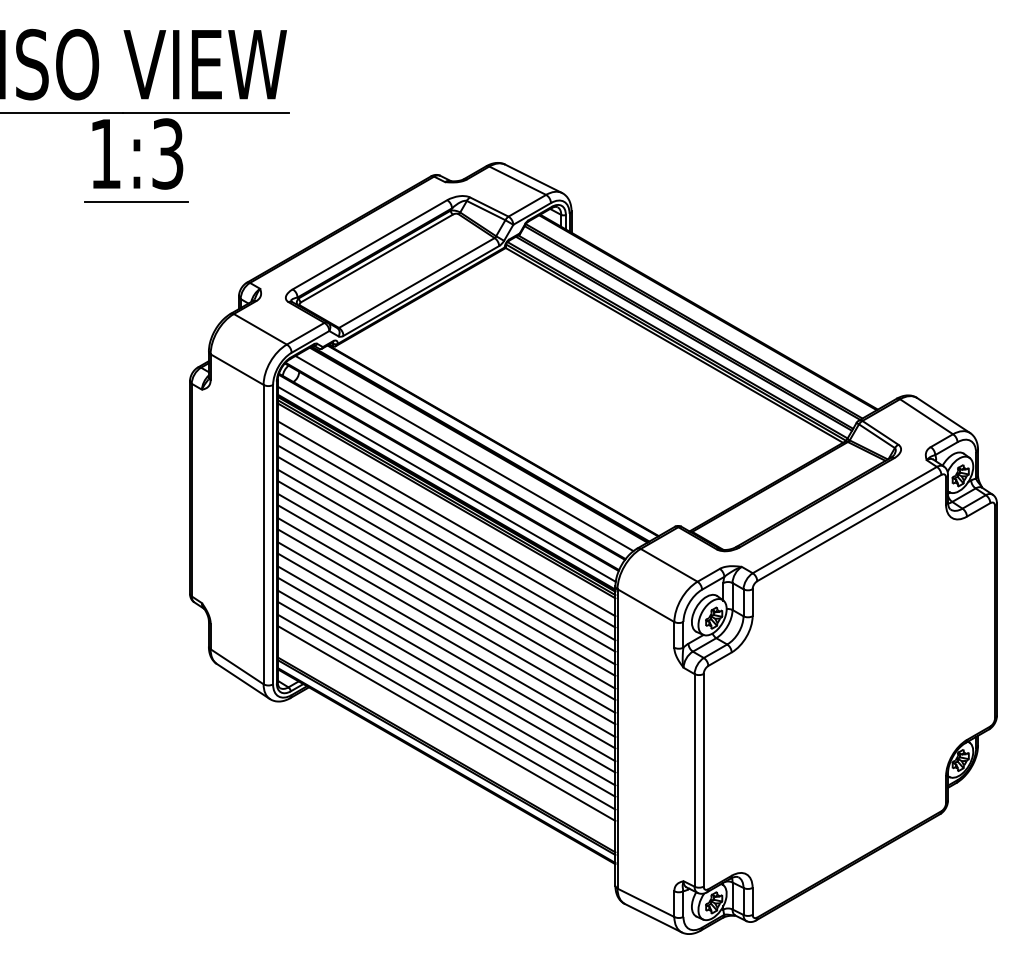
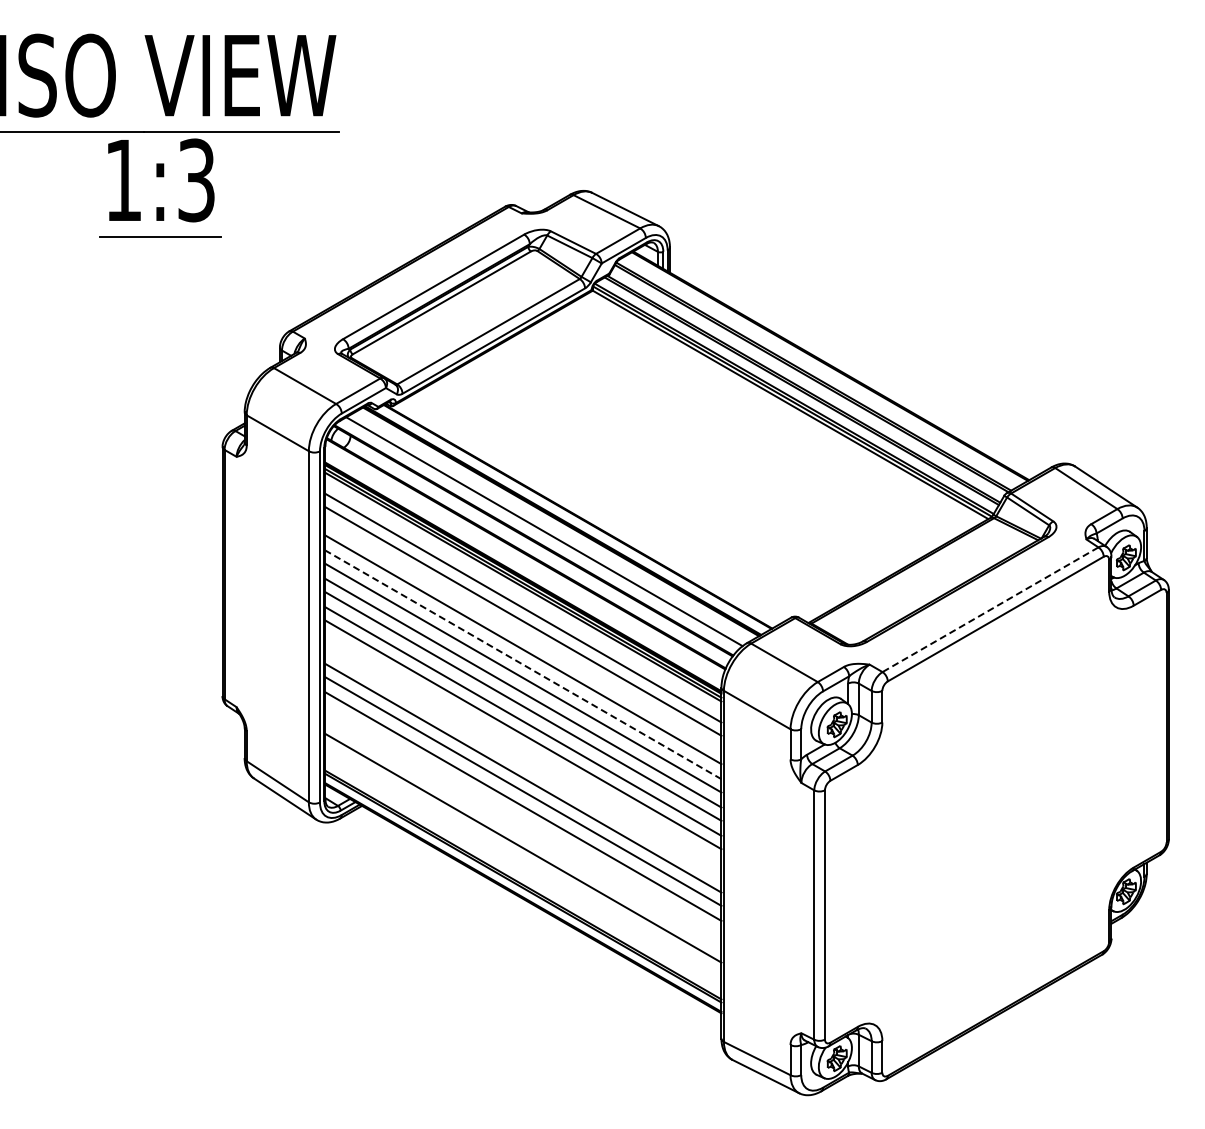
line: (446, 484) -> (523, 567), removed
line: (844, 519) -> (990, 609), solid -> dashed
line: (446, 542) -> (523, 636), removed
line: (446, 566) -> (523, 664), solid -> dashed
line: (446, 639) -> (523, 749), removed
line: (446, 650) -> (523, 762), removed
line: (446, 698) -> (523, 819), removed
line: (446, 711) -> (523, 834), removed

